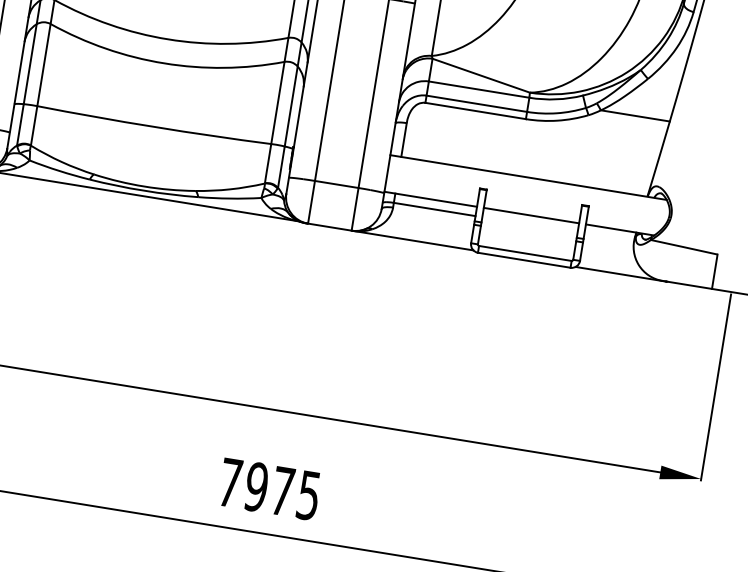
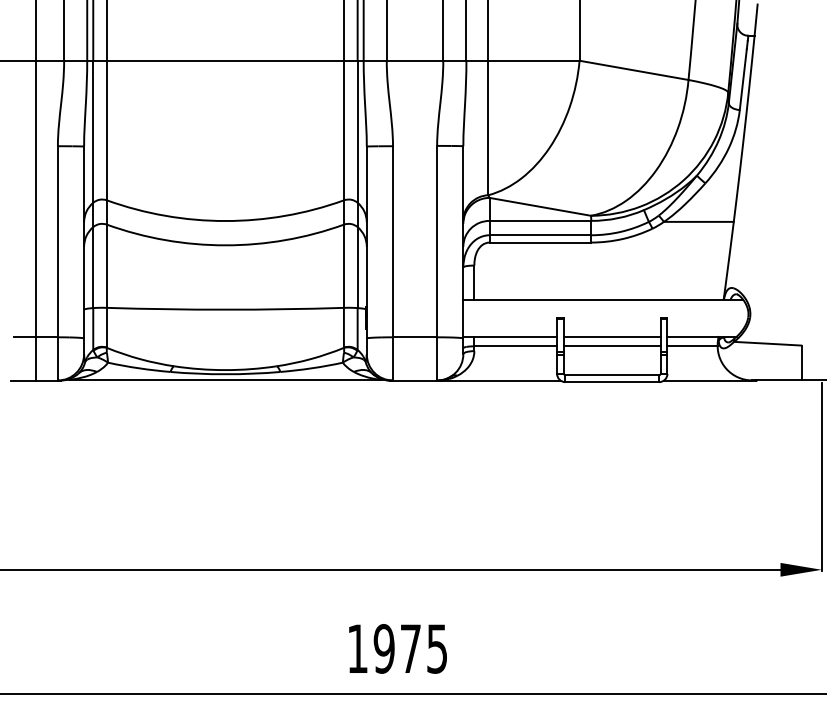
line: (530, 225) -> (612, 346), added
line: (609, 237) -> (692, 346), added
text: (230, 482) -> (357, 648), 7975 -> 1975

